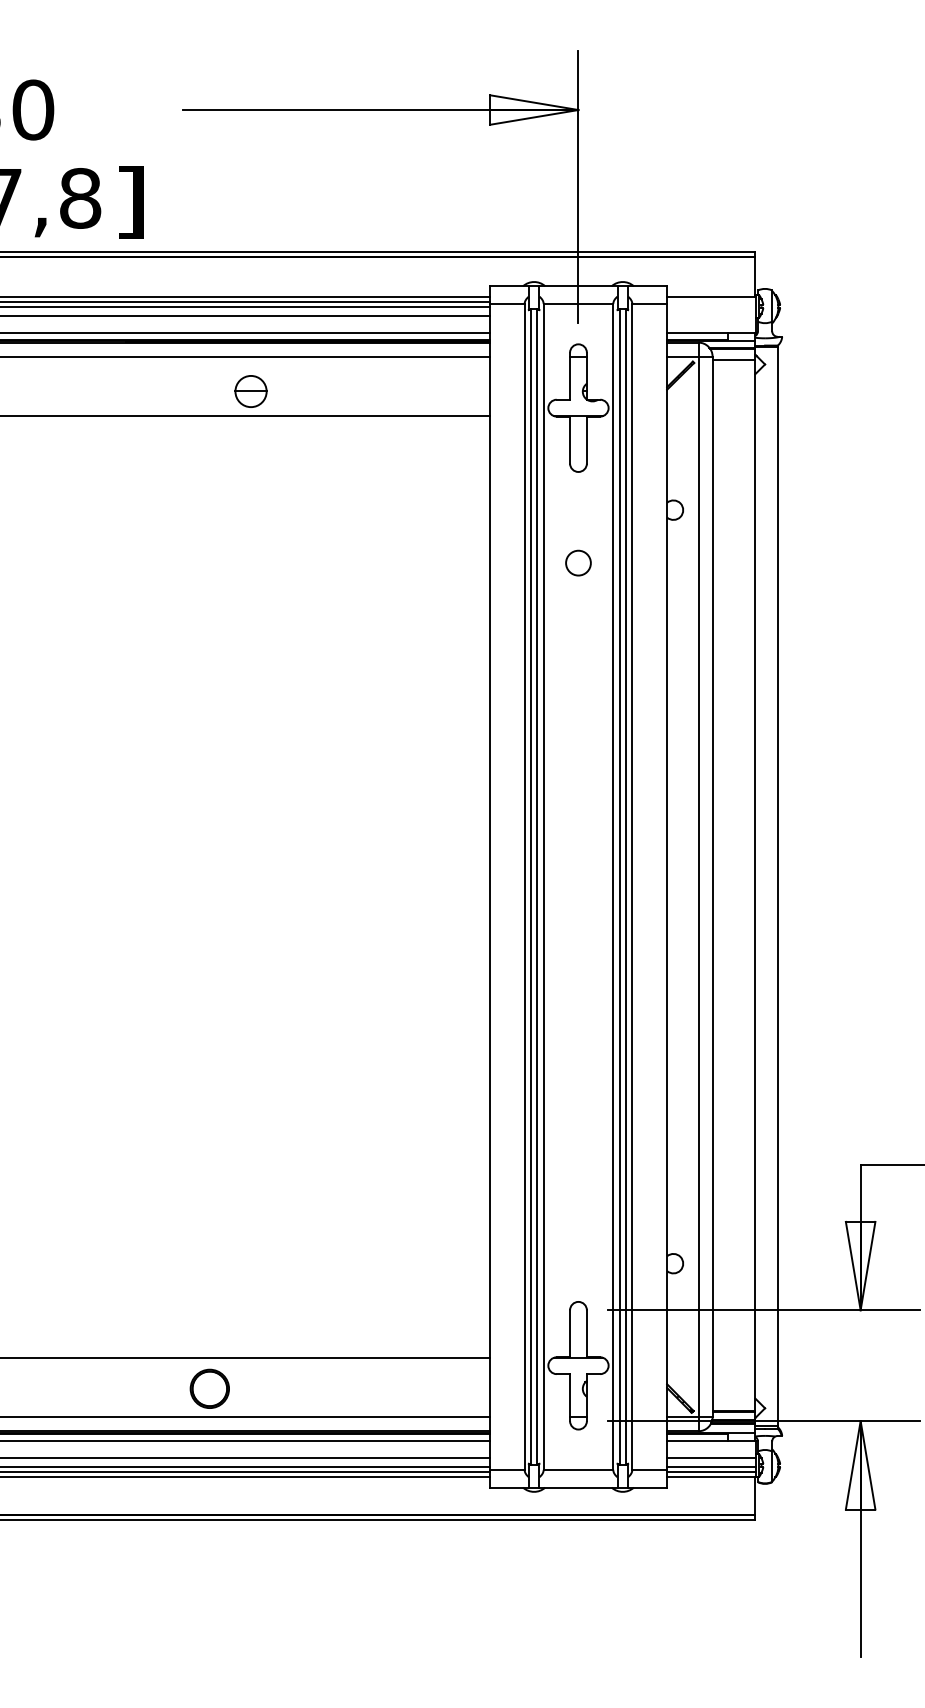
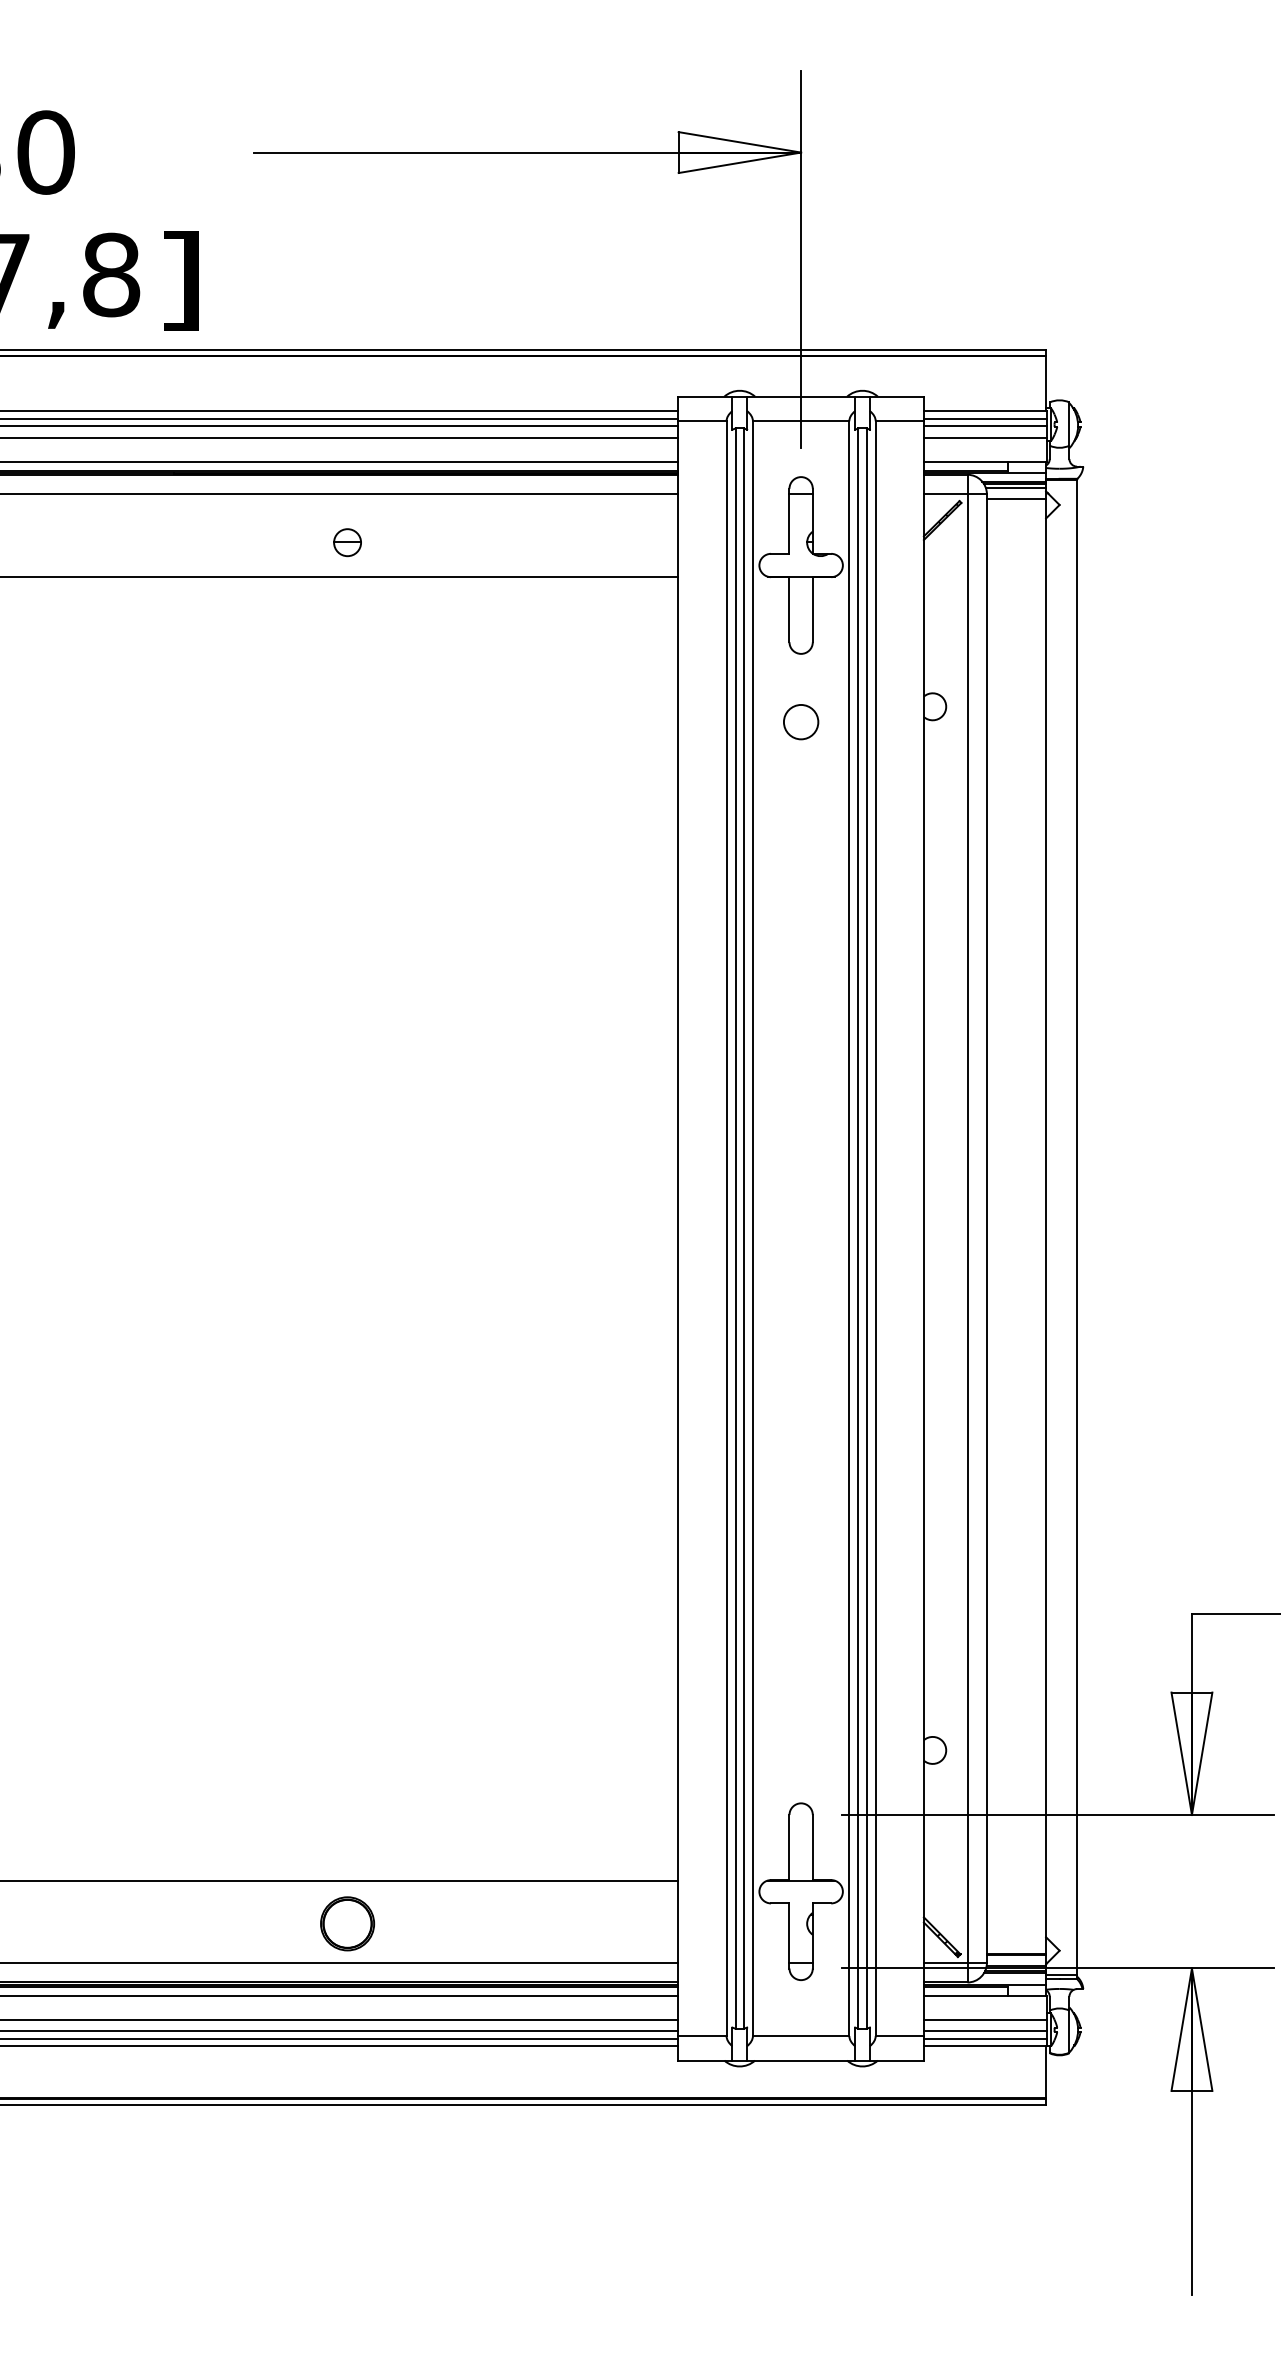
line: (710, 302) -> (984, 418), added
line: (710, 307) -> (984, 425), added
line: (710, 315) -> (984, 437), added
line: (733, 352) -> (1015, 488), added
part: (250, 391) -> (347, 542), size x0.62
circle: (578, 563) -> (801, 722), moved
part: (209, 1388) -> (347, 1923), moved

